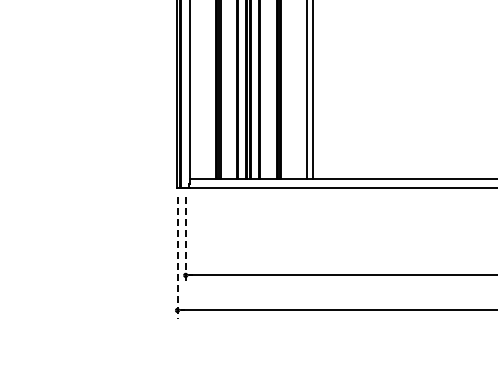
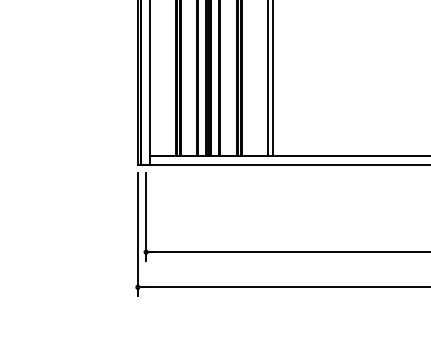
line: (185, 240) -> (145, 217), dashed -> solid
line: (177, 258) -> (137, 235), dashed -> solid

